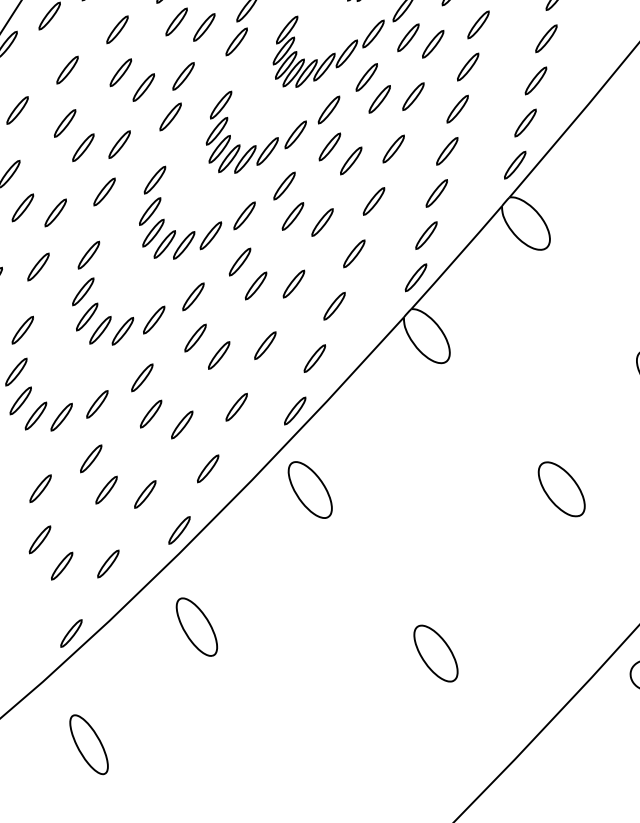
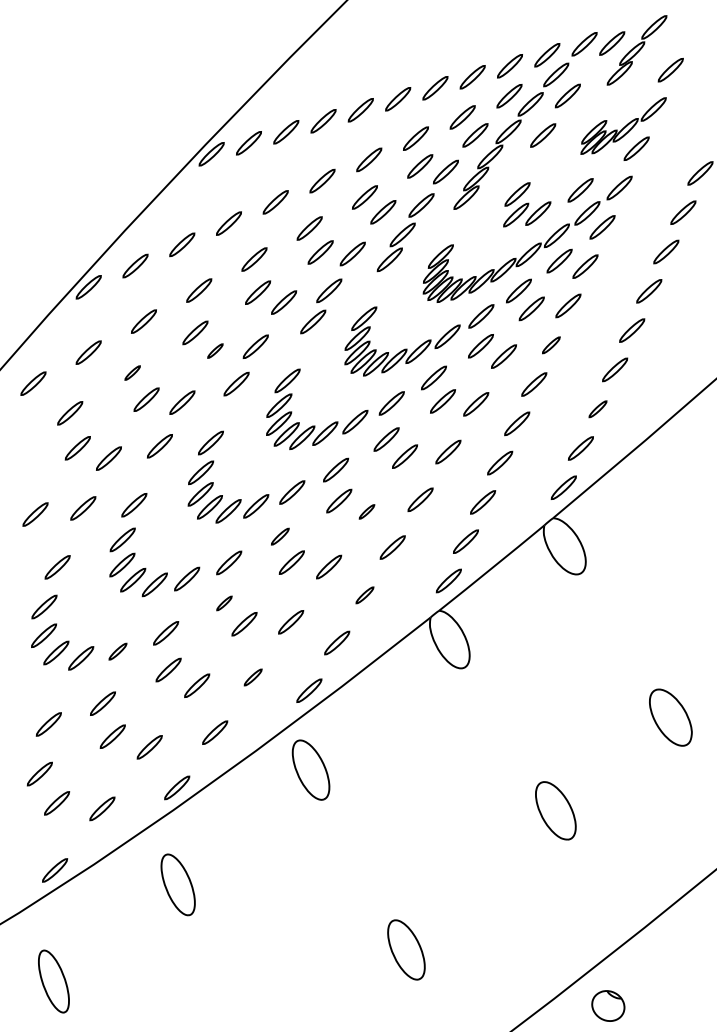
part: (478, 25) -> (551, 345), size x0.7
part: (535, 81) -> (597, 409), size x0.7
part: (143, 86) -> (215, 350), size x0.6
part: (64, 122) -> (132, 372), size x0.6
part: (321, 222) -> (366, 511), size x0.6
part: (240, 261) -> (280, 536), size x0.7
part: (334, 306) -> (364, 595), size x0.7
part: (195, 338) -> (224, 603), size x0.6
part: (96, 404) -> (117, 651), size x0.7
part: (237, 407) -> (253, 677), size x0.7

